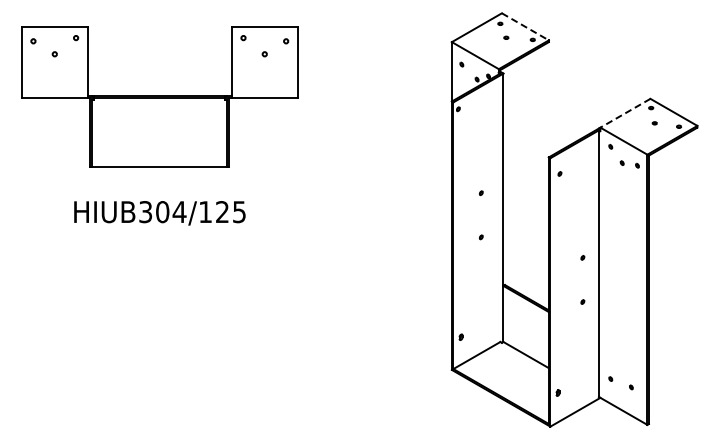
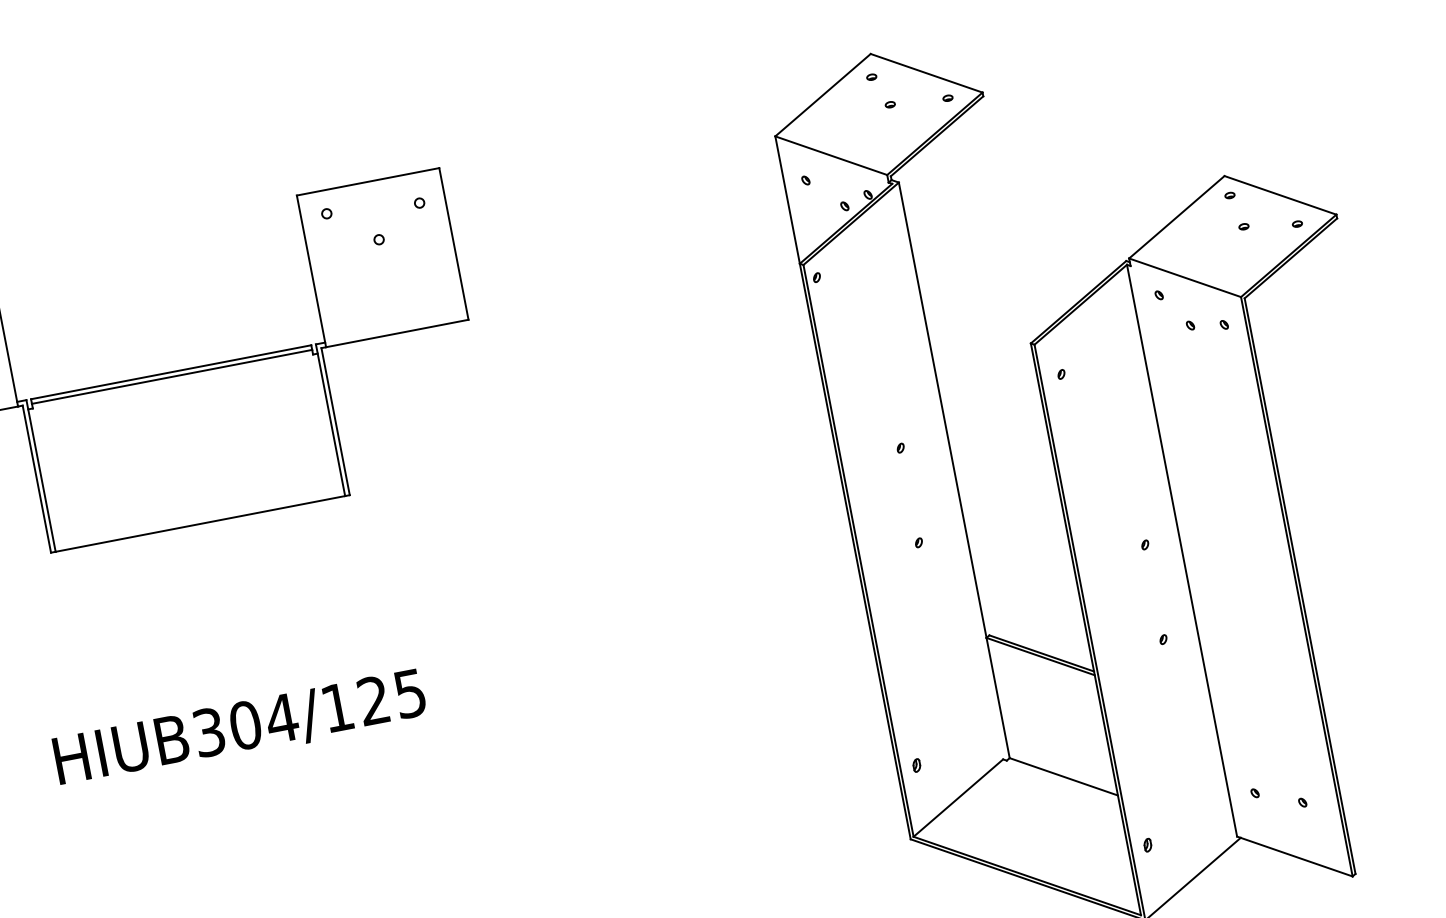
line: (525, 27) -> (927, 74), dashed -> solid
line: (625, 113) -> (1177, 217), dashed -> solid
text: (159, 213) -> (239, 729), moved

